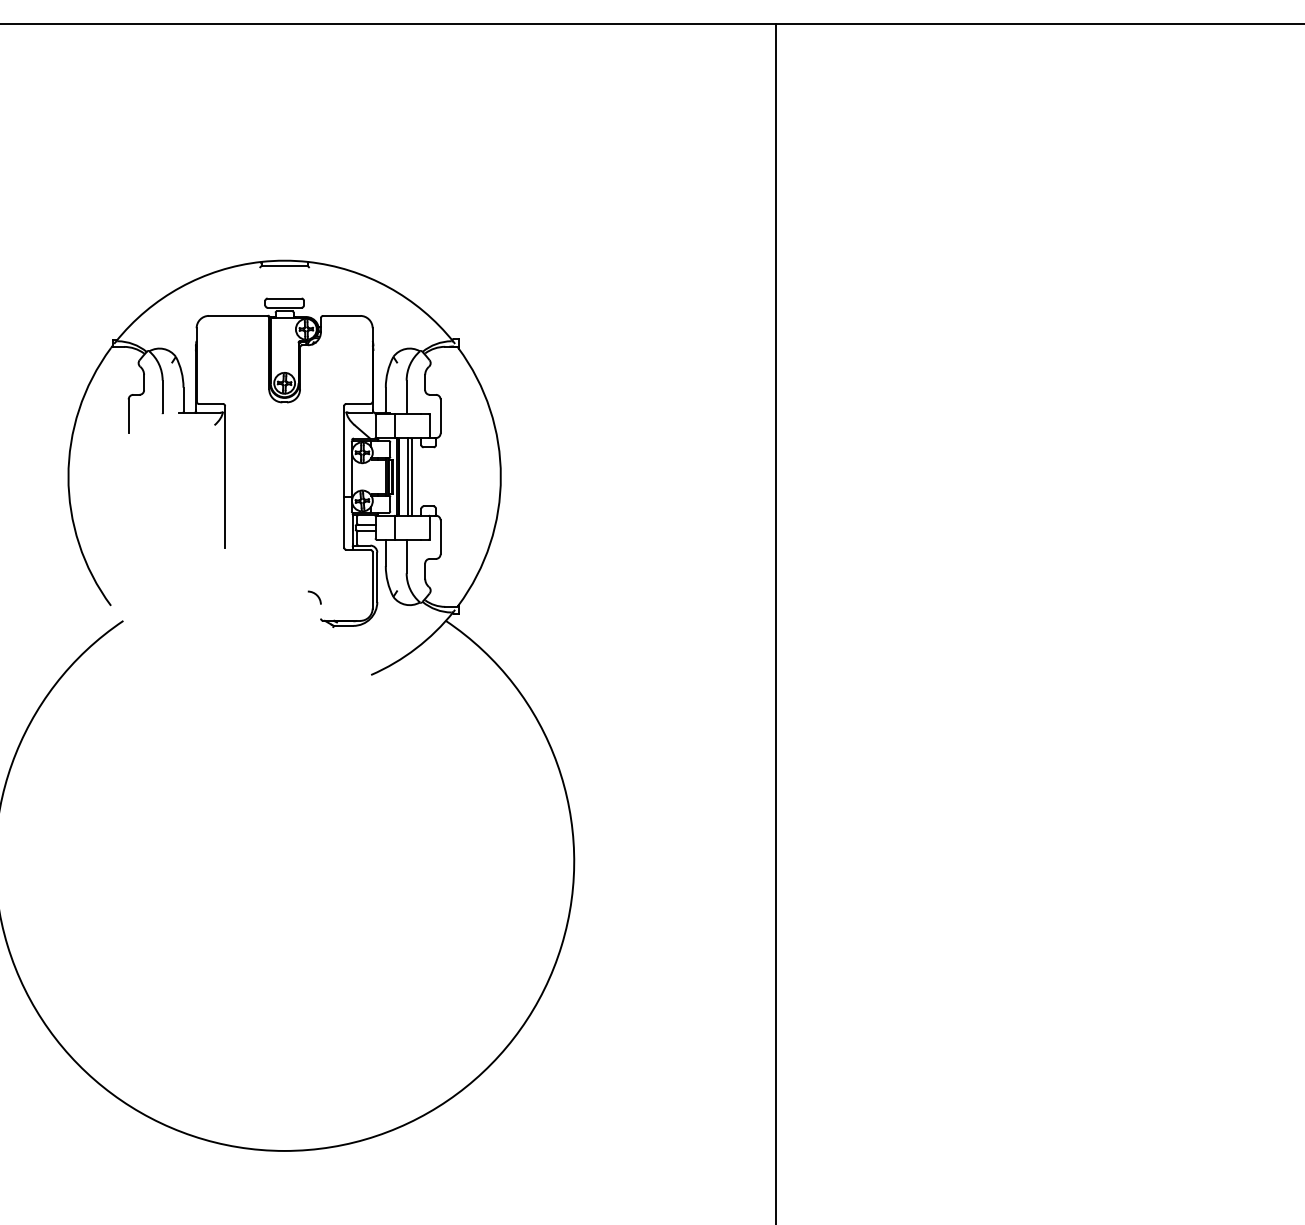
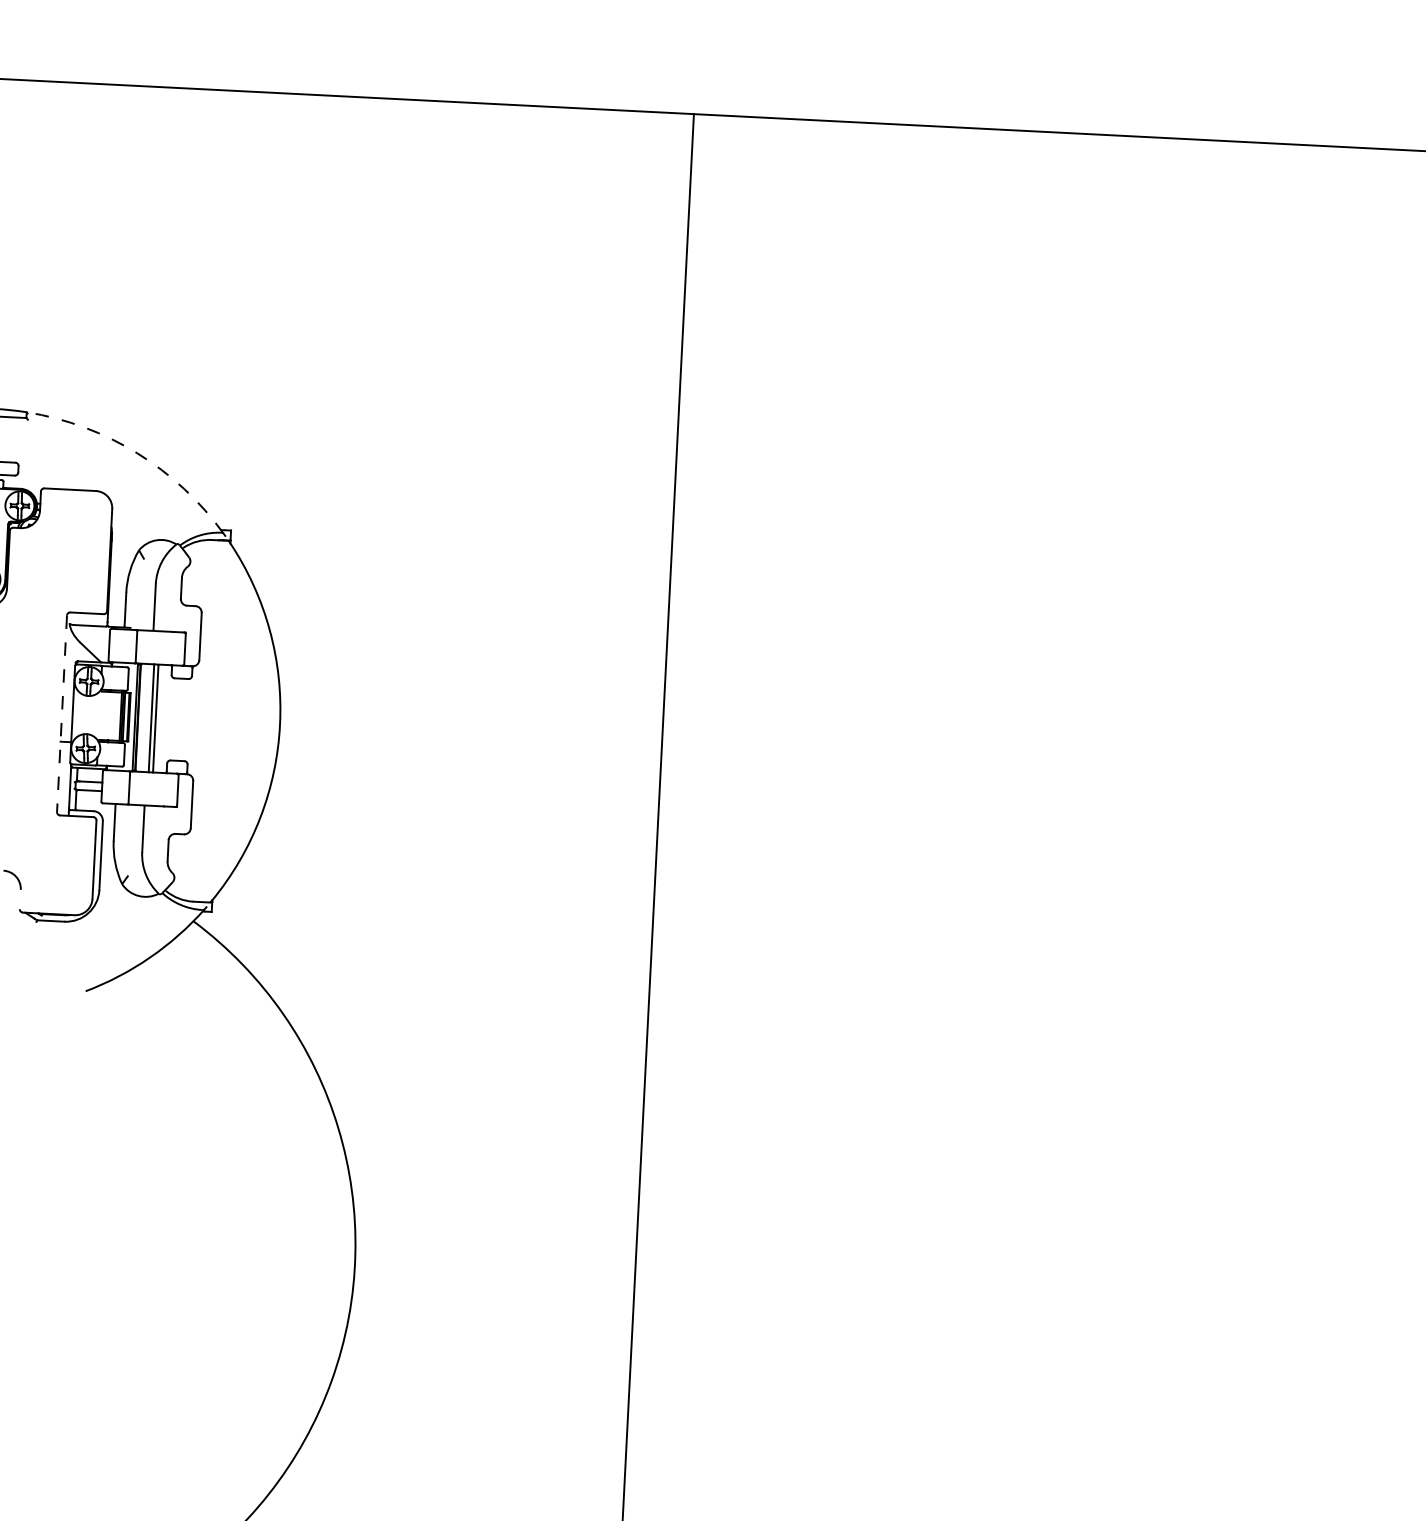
arc: (388, 287) -> (137, 453), solid -> dashed
line: (344, 476) -> (62, 713), solid -> dashed

